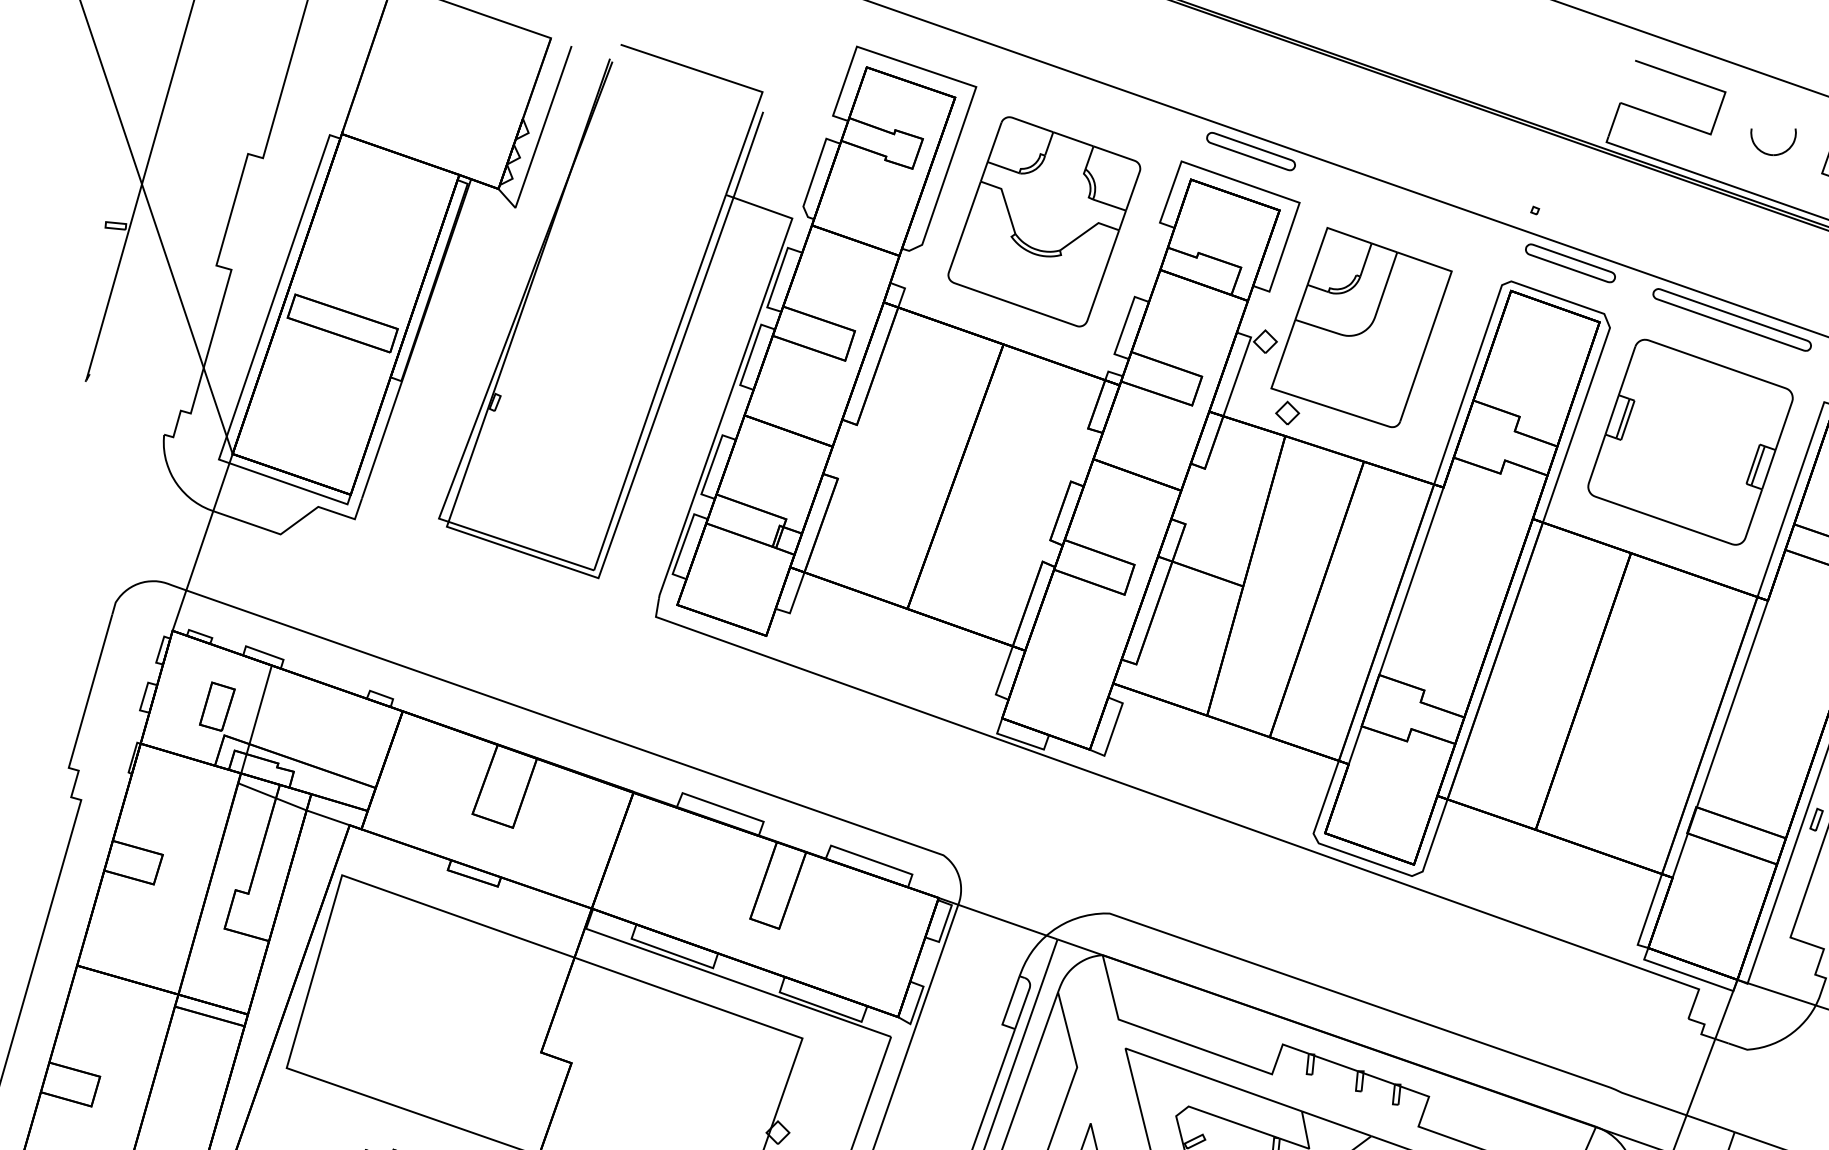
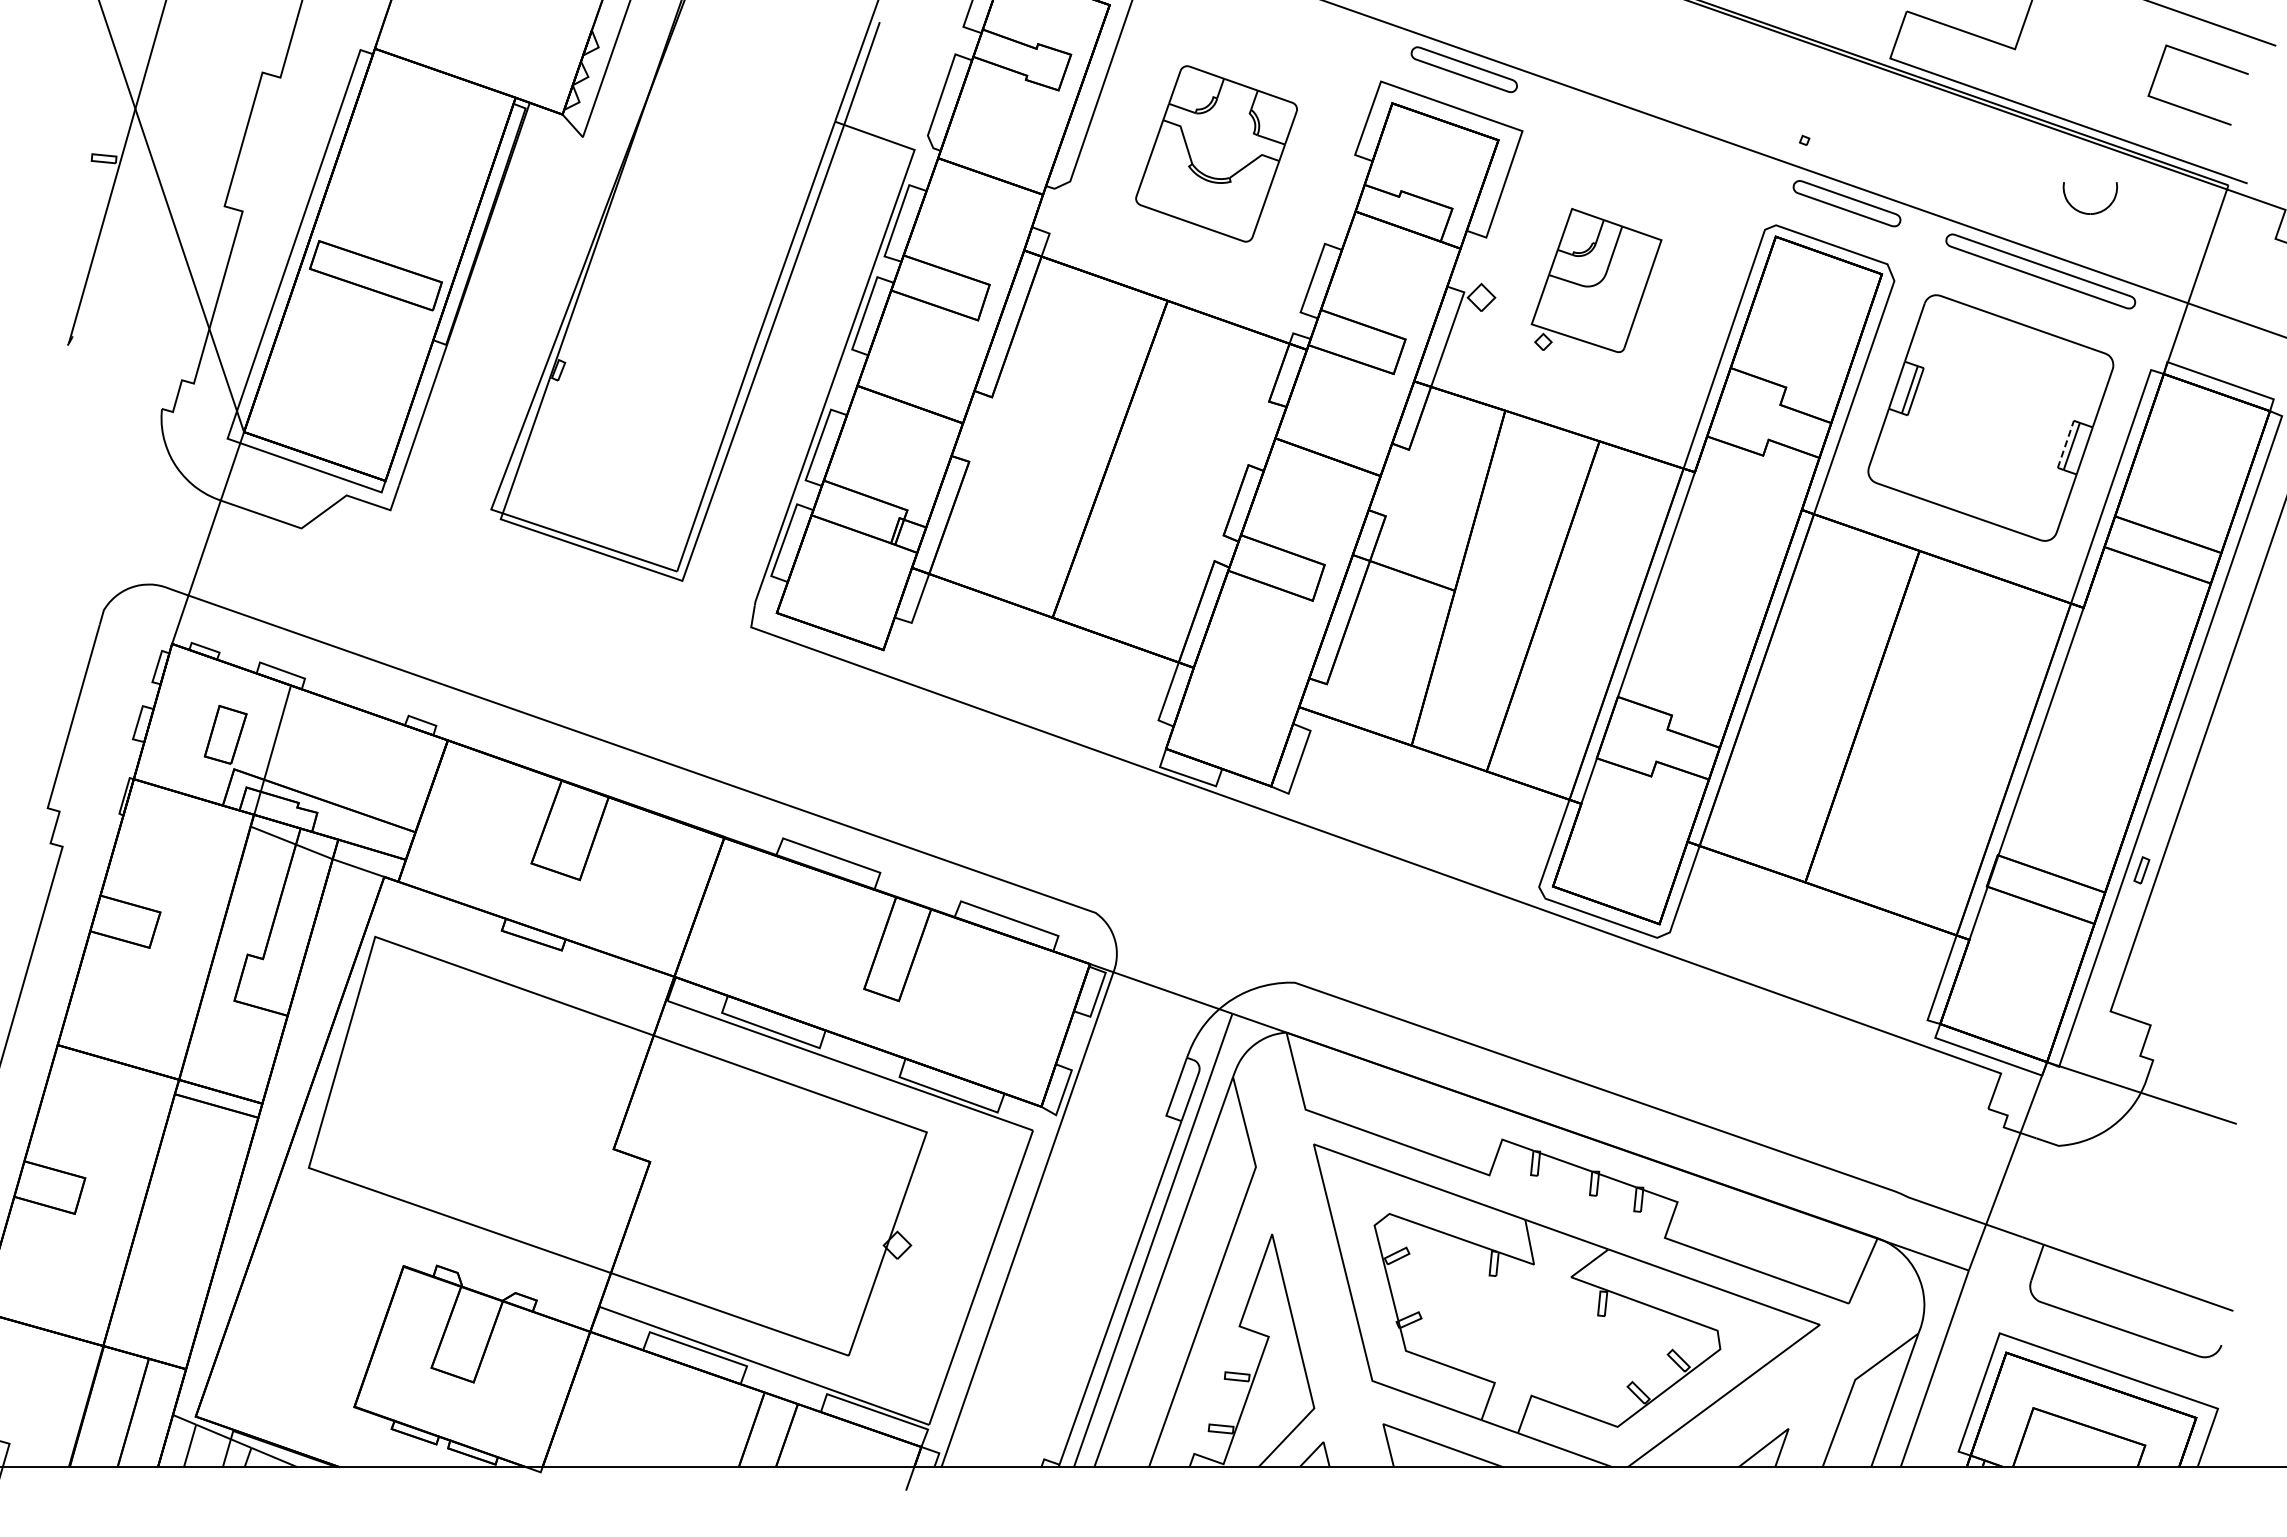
part: (1770, 153) -> (2086, 212), moved
part: (1044, 221) -> (1216, 153), size x0.7
part: (1361, 327) -> (1596, 280), size x0.6
line: (1752, 464) -> (2065, 444), solid -> dashed

